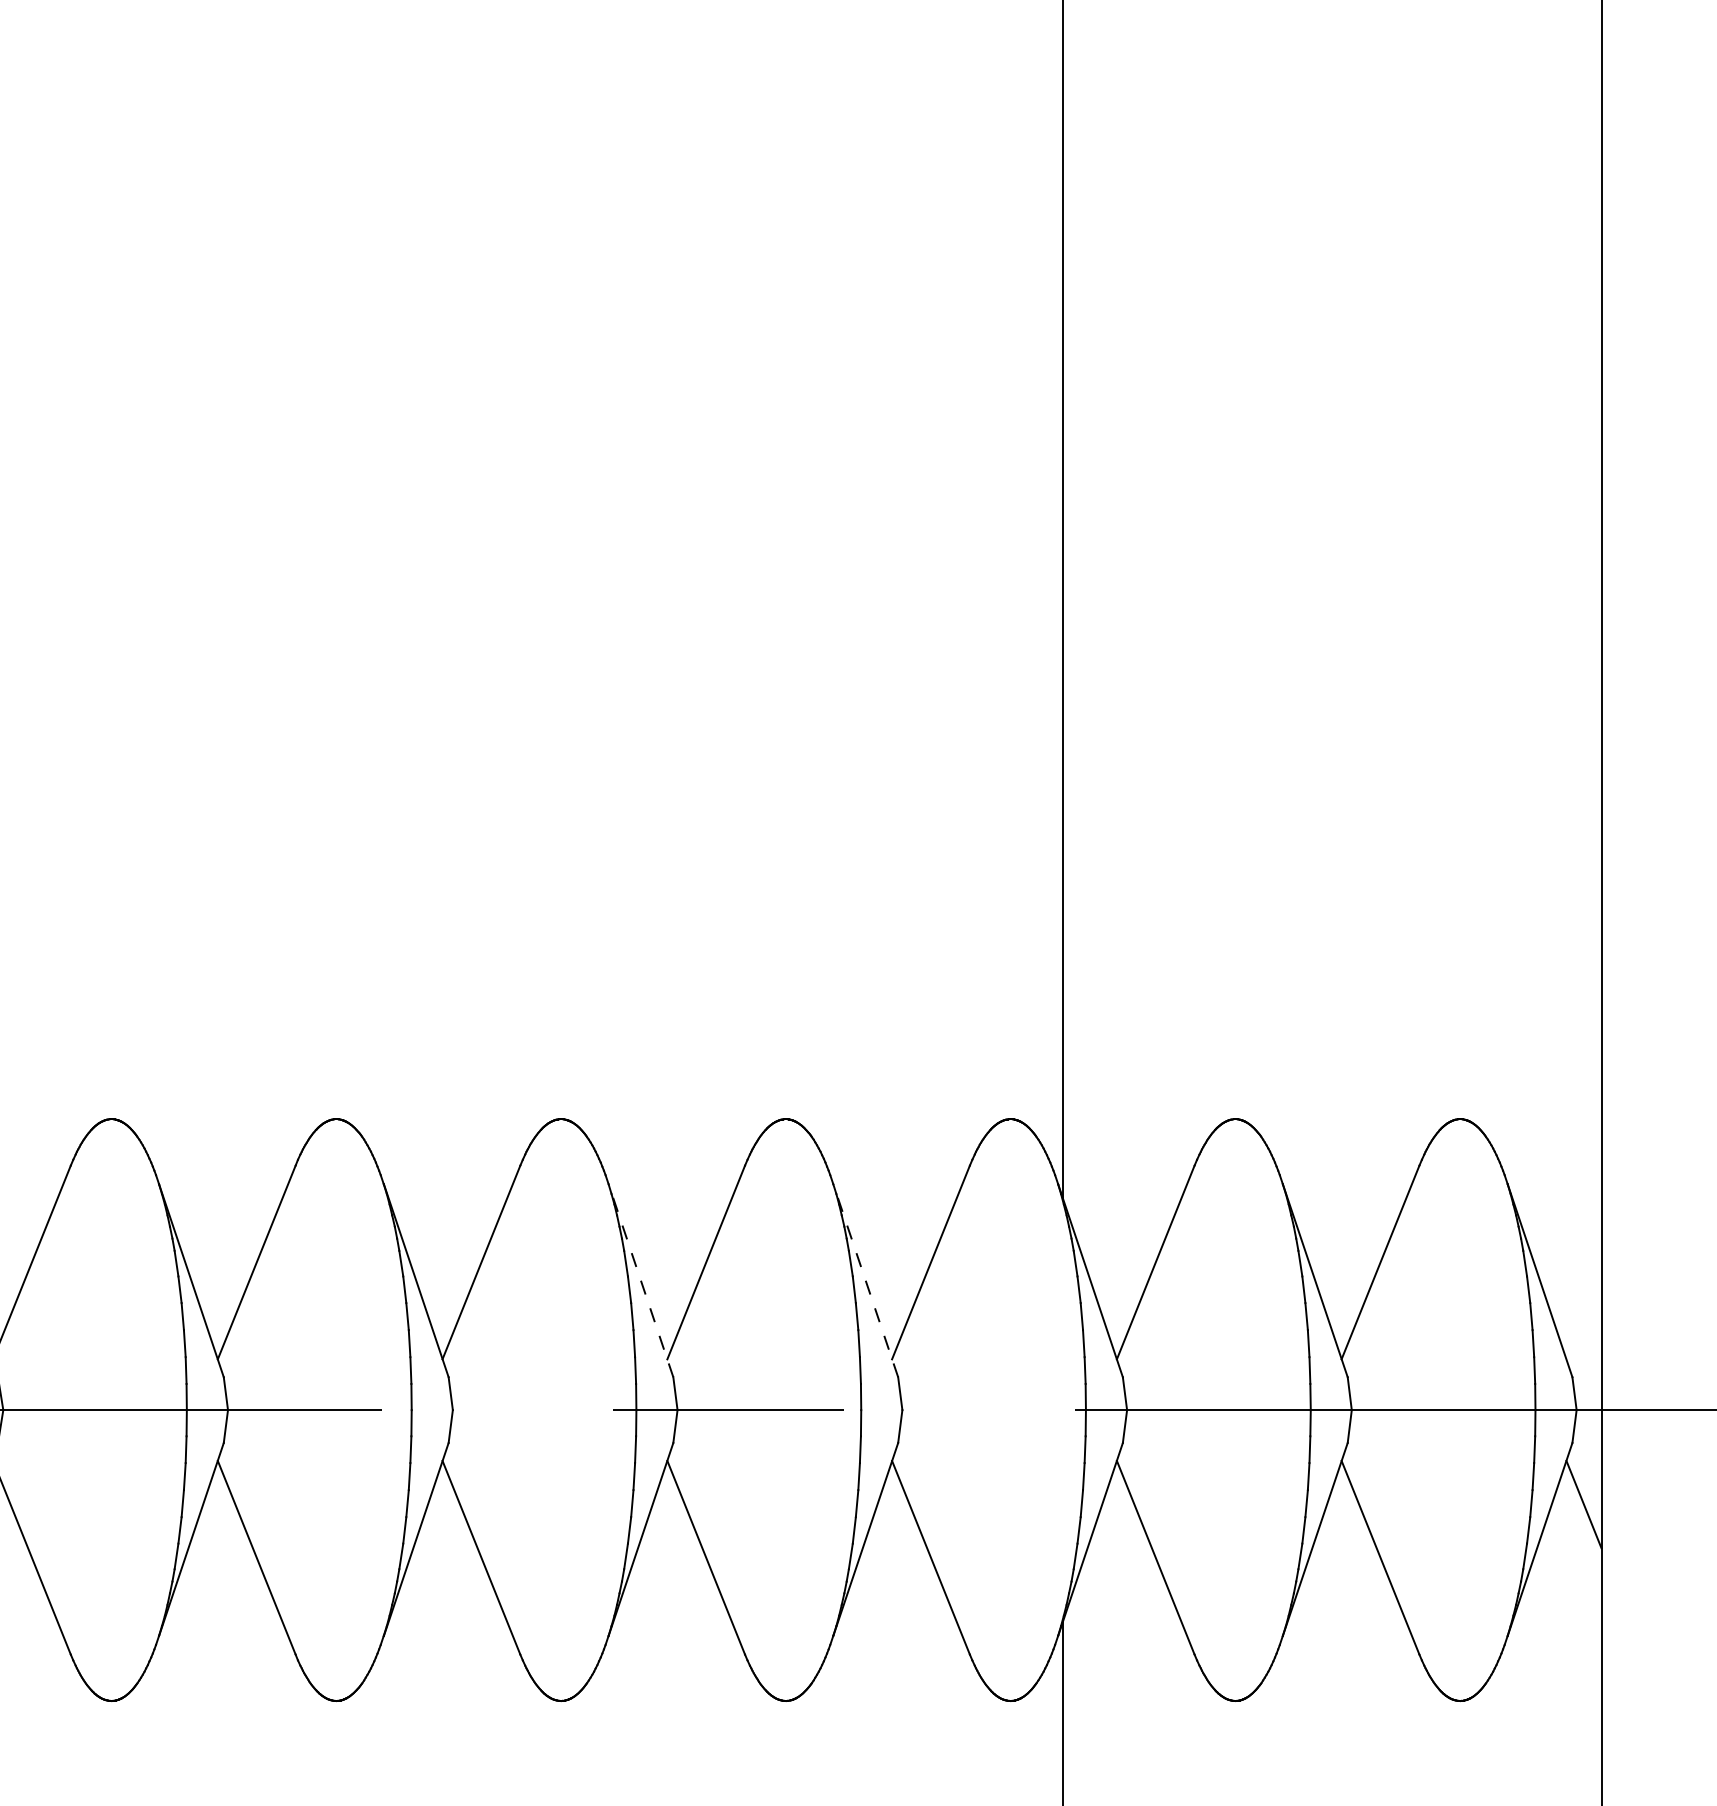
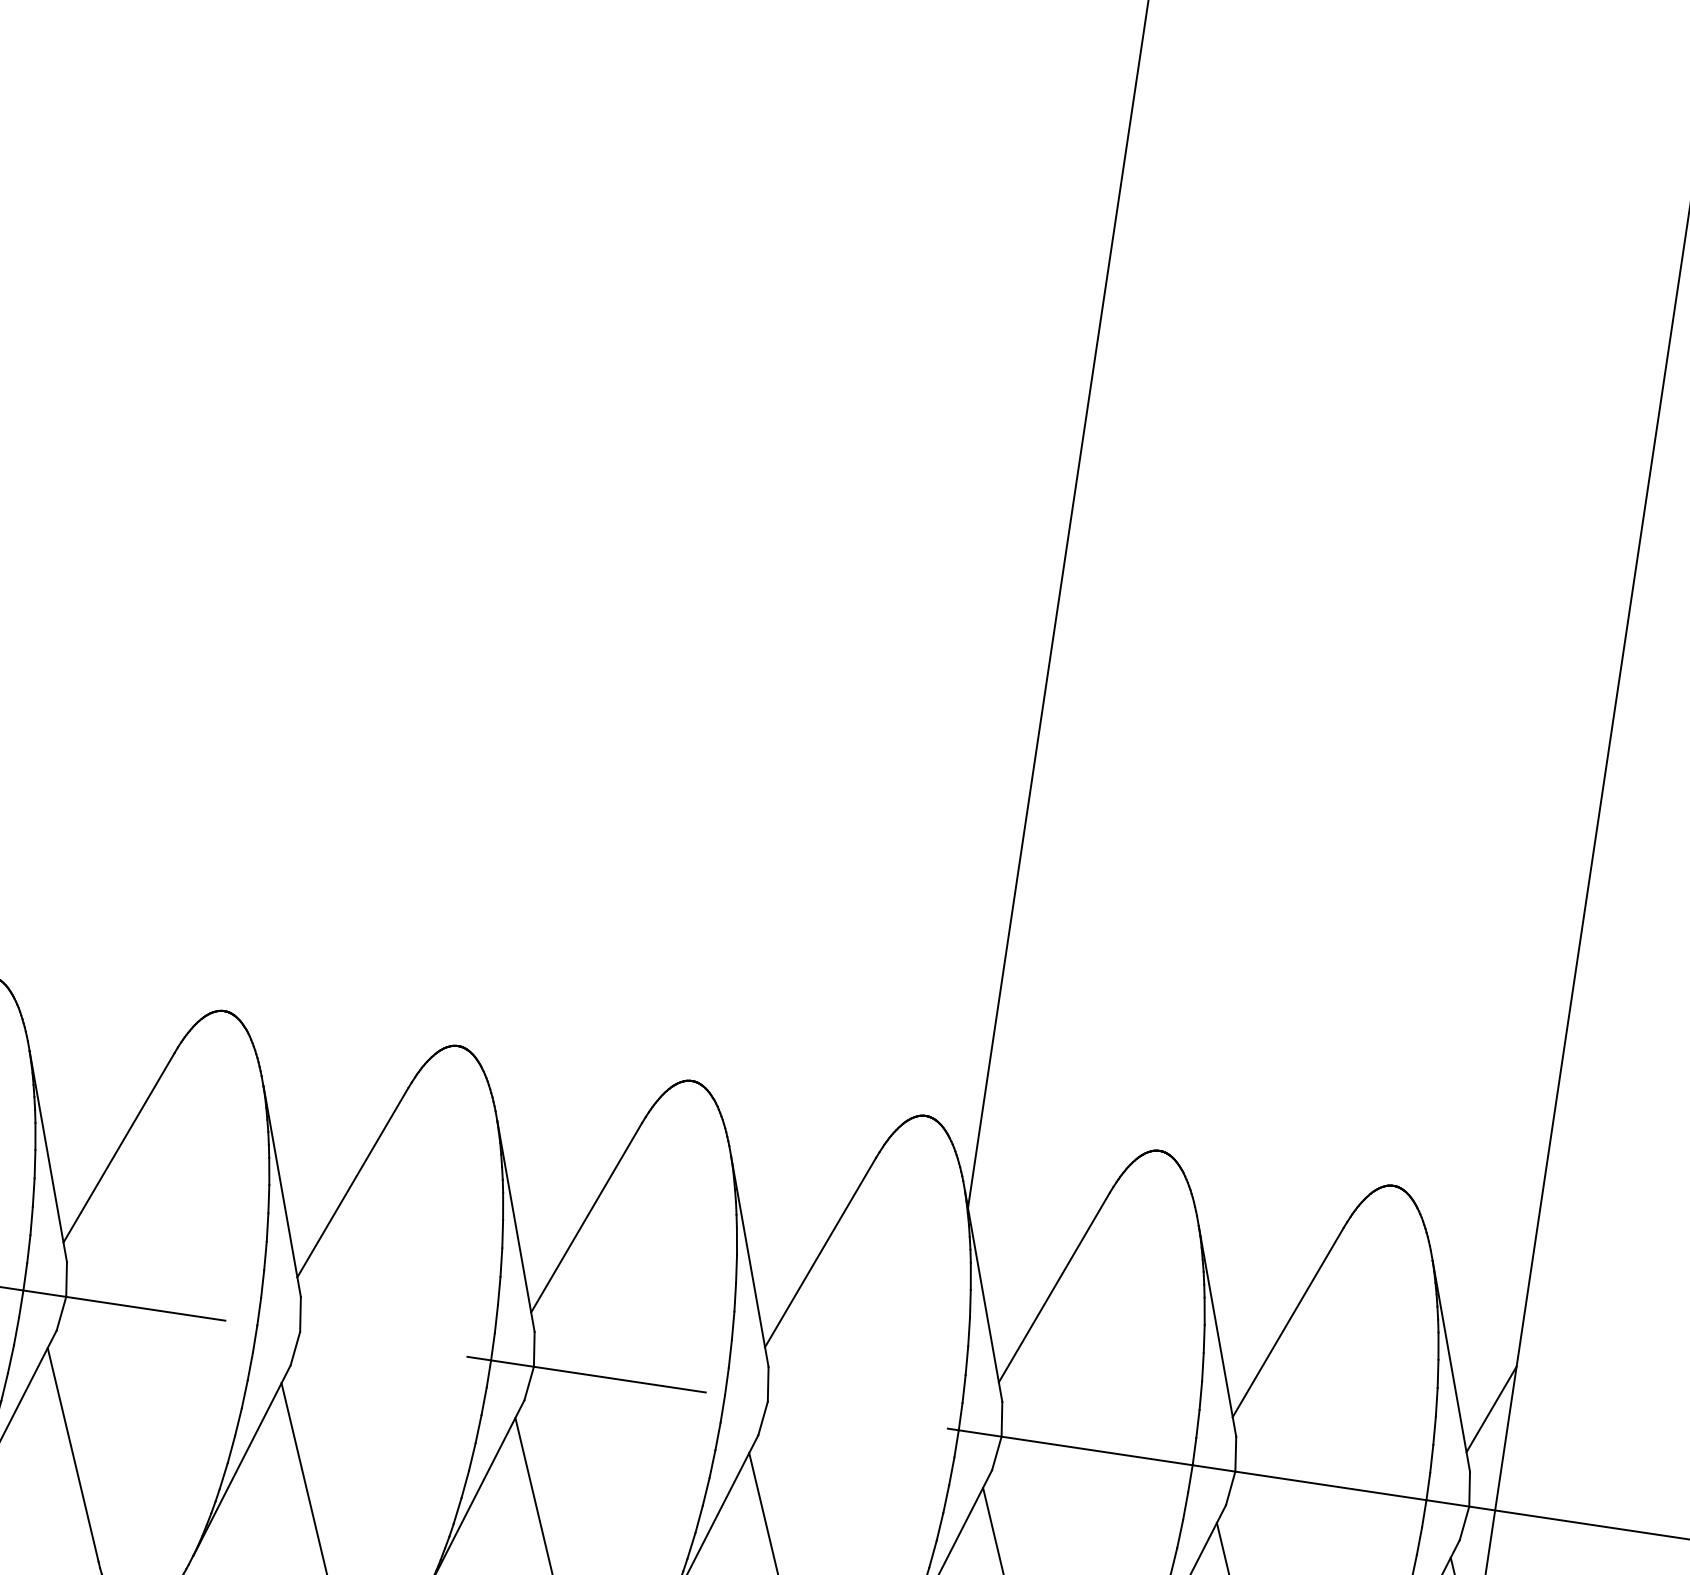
line: (640, 1280) -> (515, 1226), dashed -> solid
line: (865, 1280) -> (749, 1261), dashed -> solid
line: (1583, 1315) -> (1491, 1409), added

